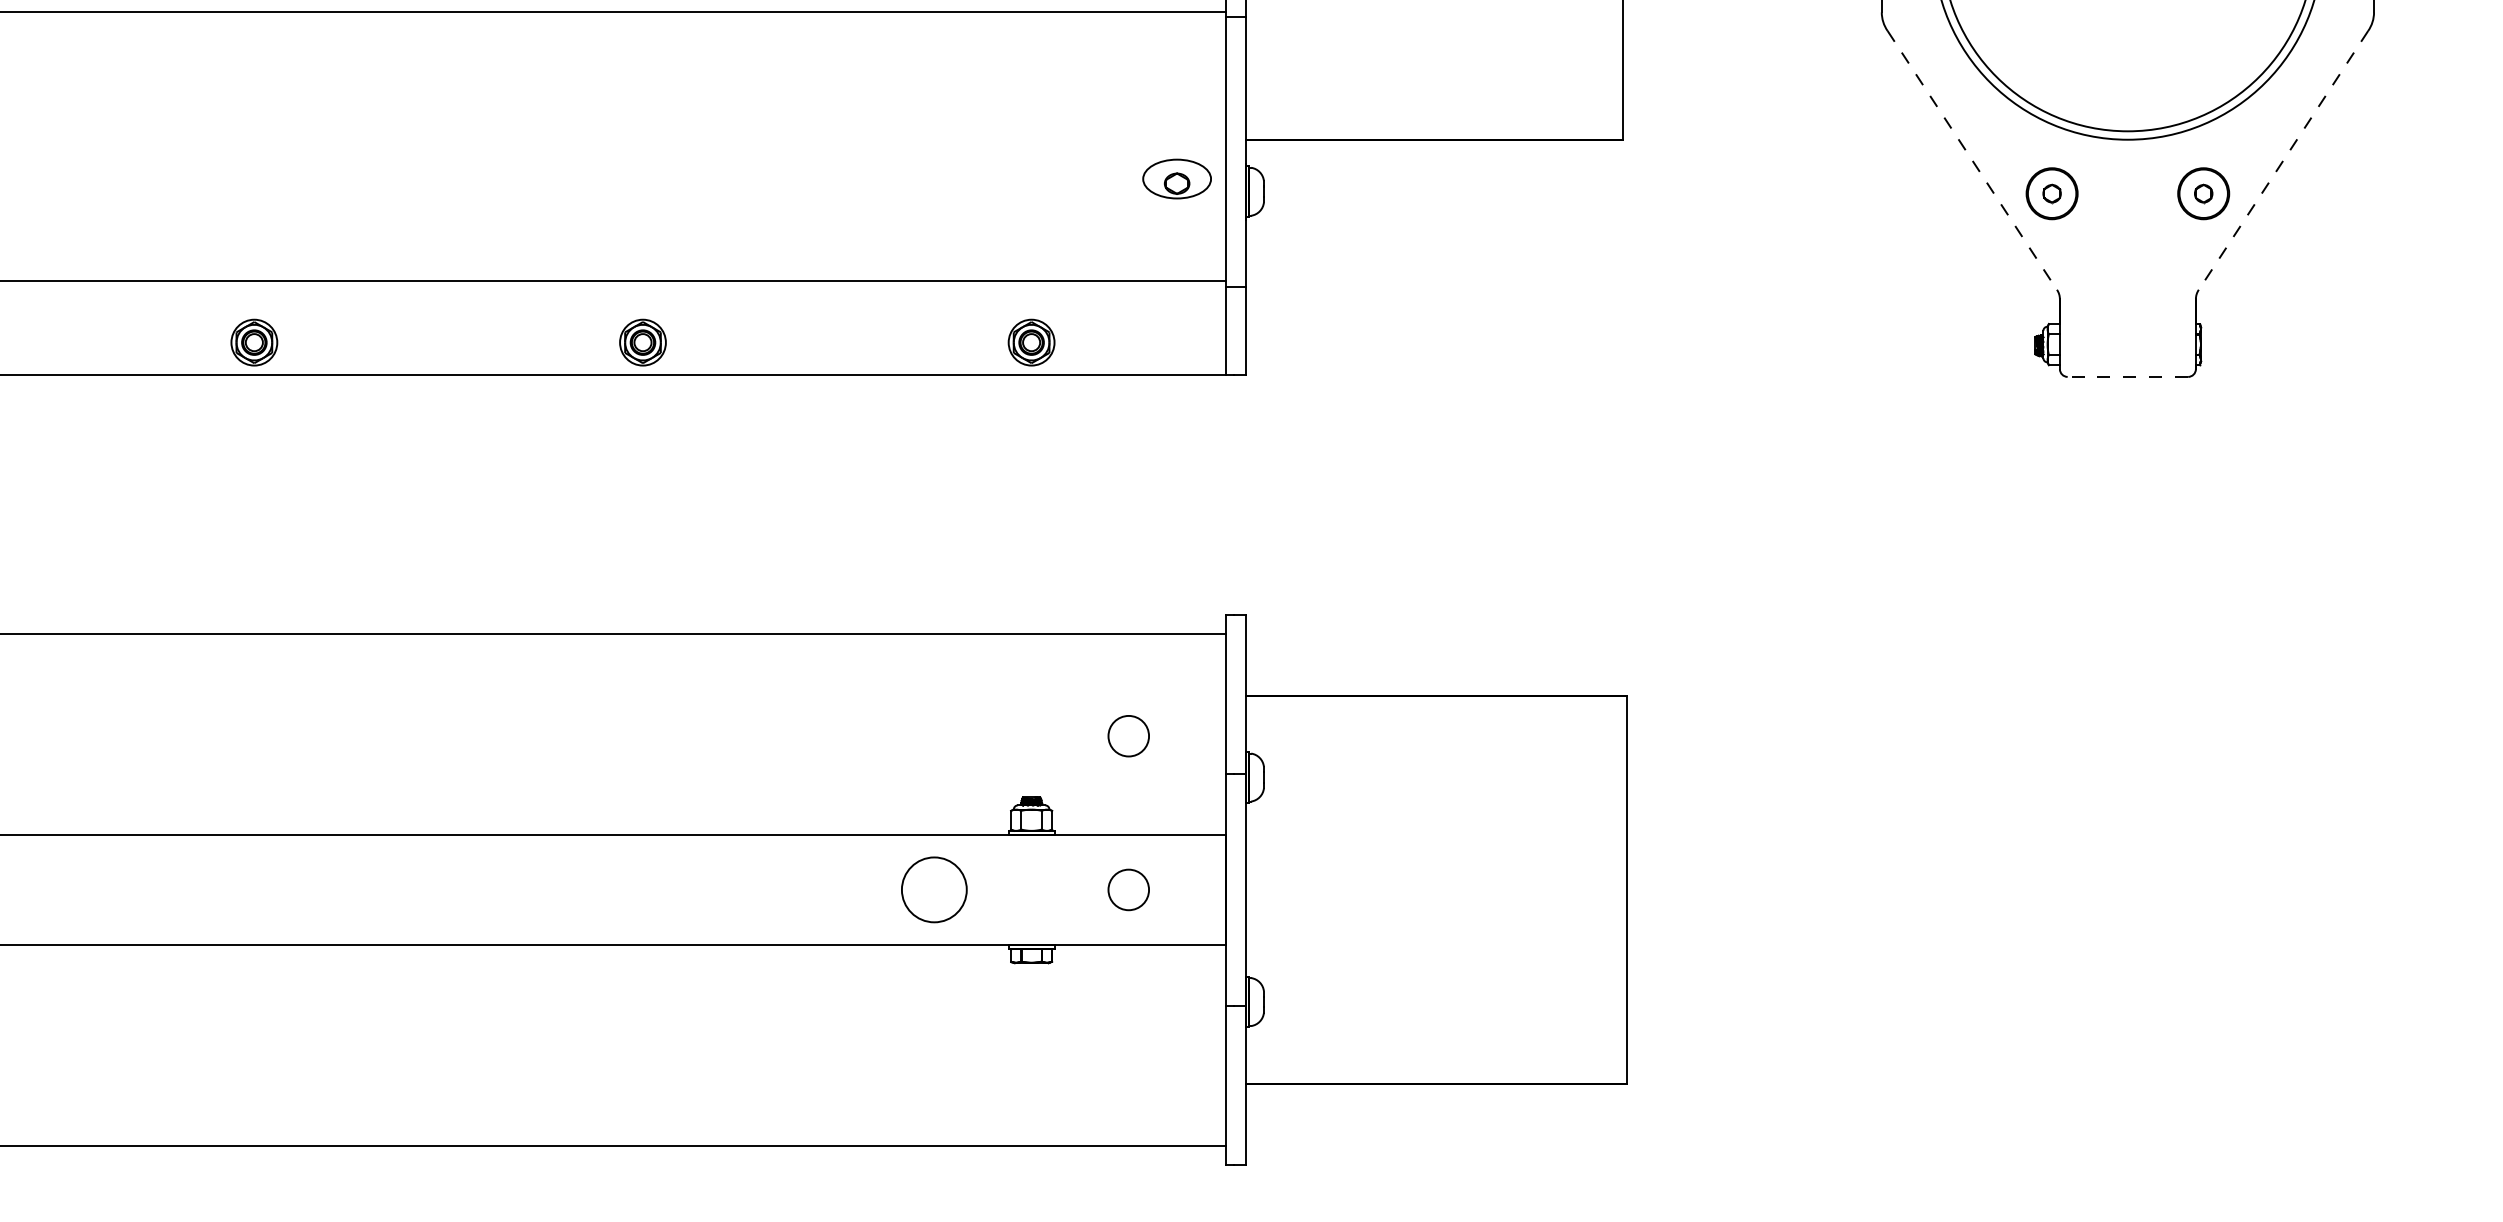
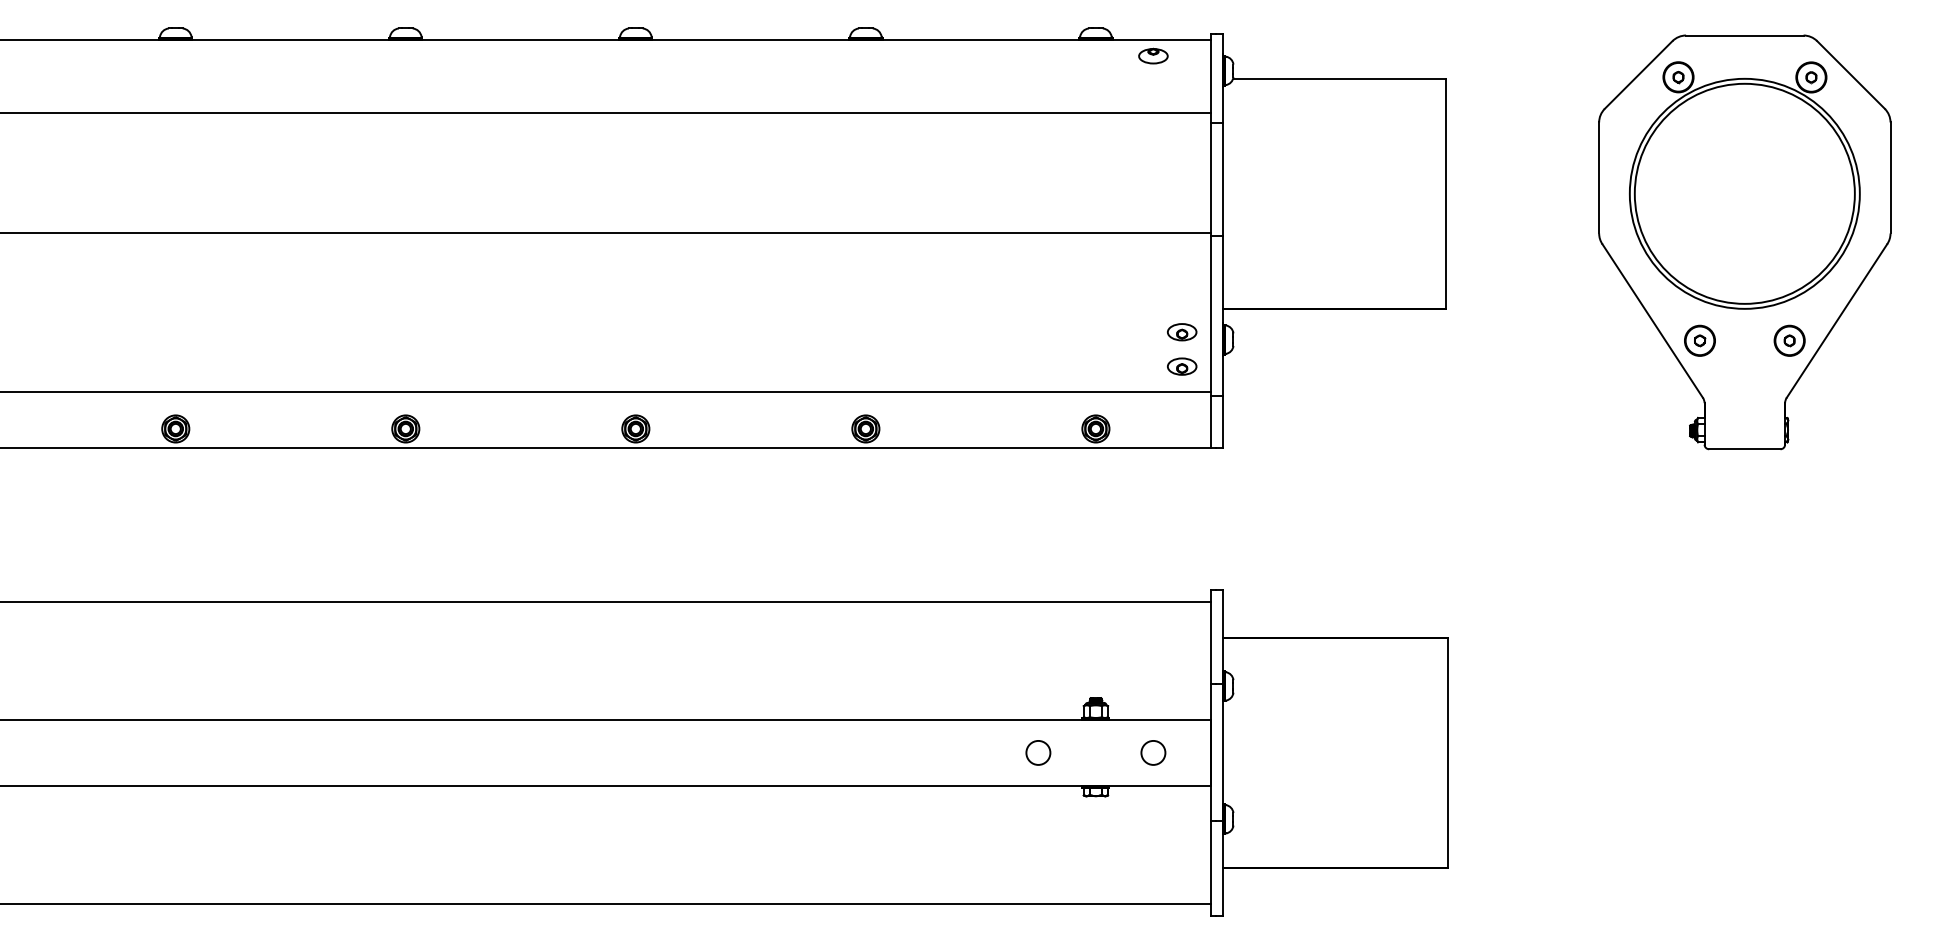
line: (1971, 161) -> (1652, 321), dashed -> solid
line: (2282, 161) -> (1836, 321), dashed -> solid
part: (1177, 179) -> (1182, 332), size x0.71
part: (1177, 237) -> (1182, 366), added
line: (2127, 377) -> (1744, 449), dashed -> solid
circle: (1128, 735) -> (1153, 661), removed
circle: (934, 889) -> (1038, 752), size x0.62

